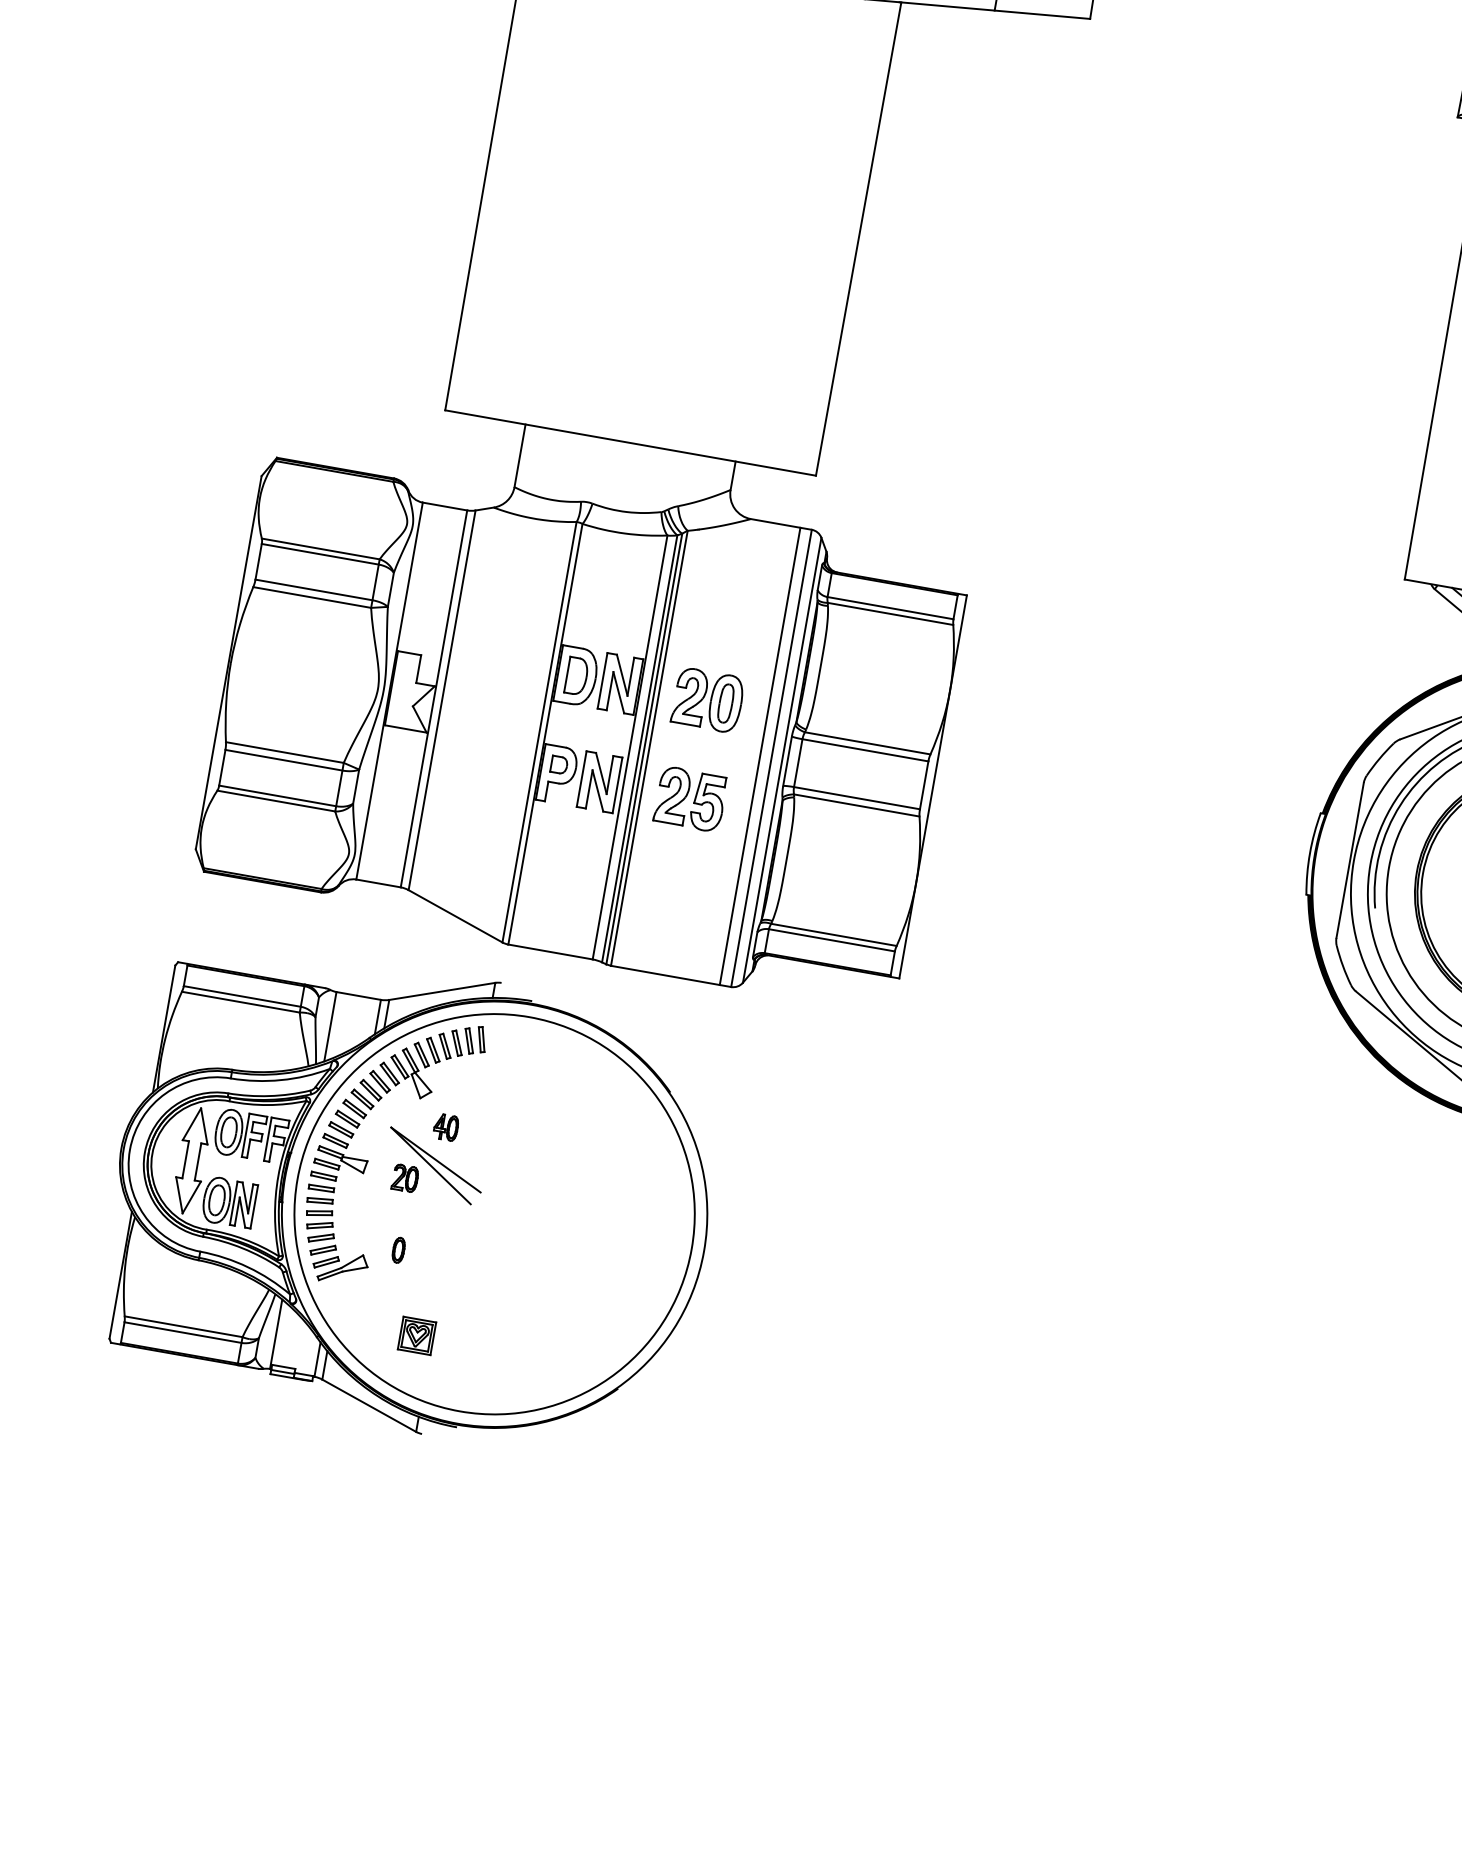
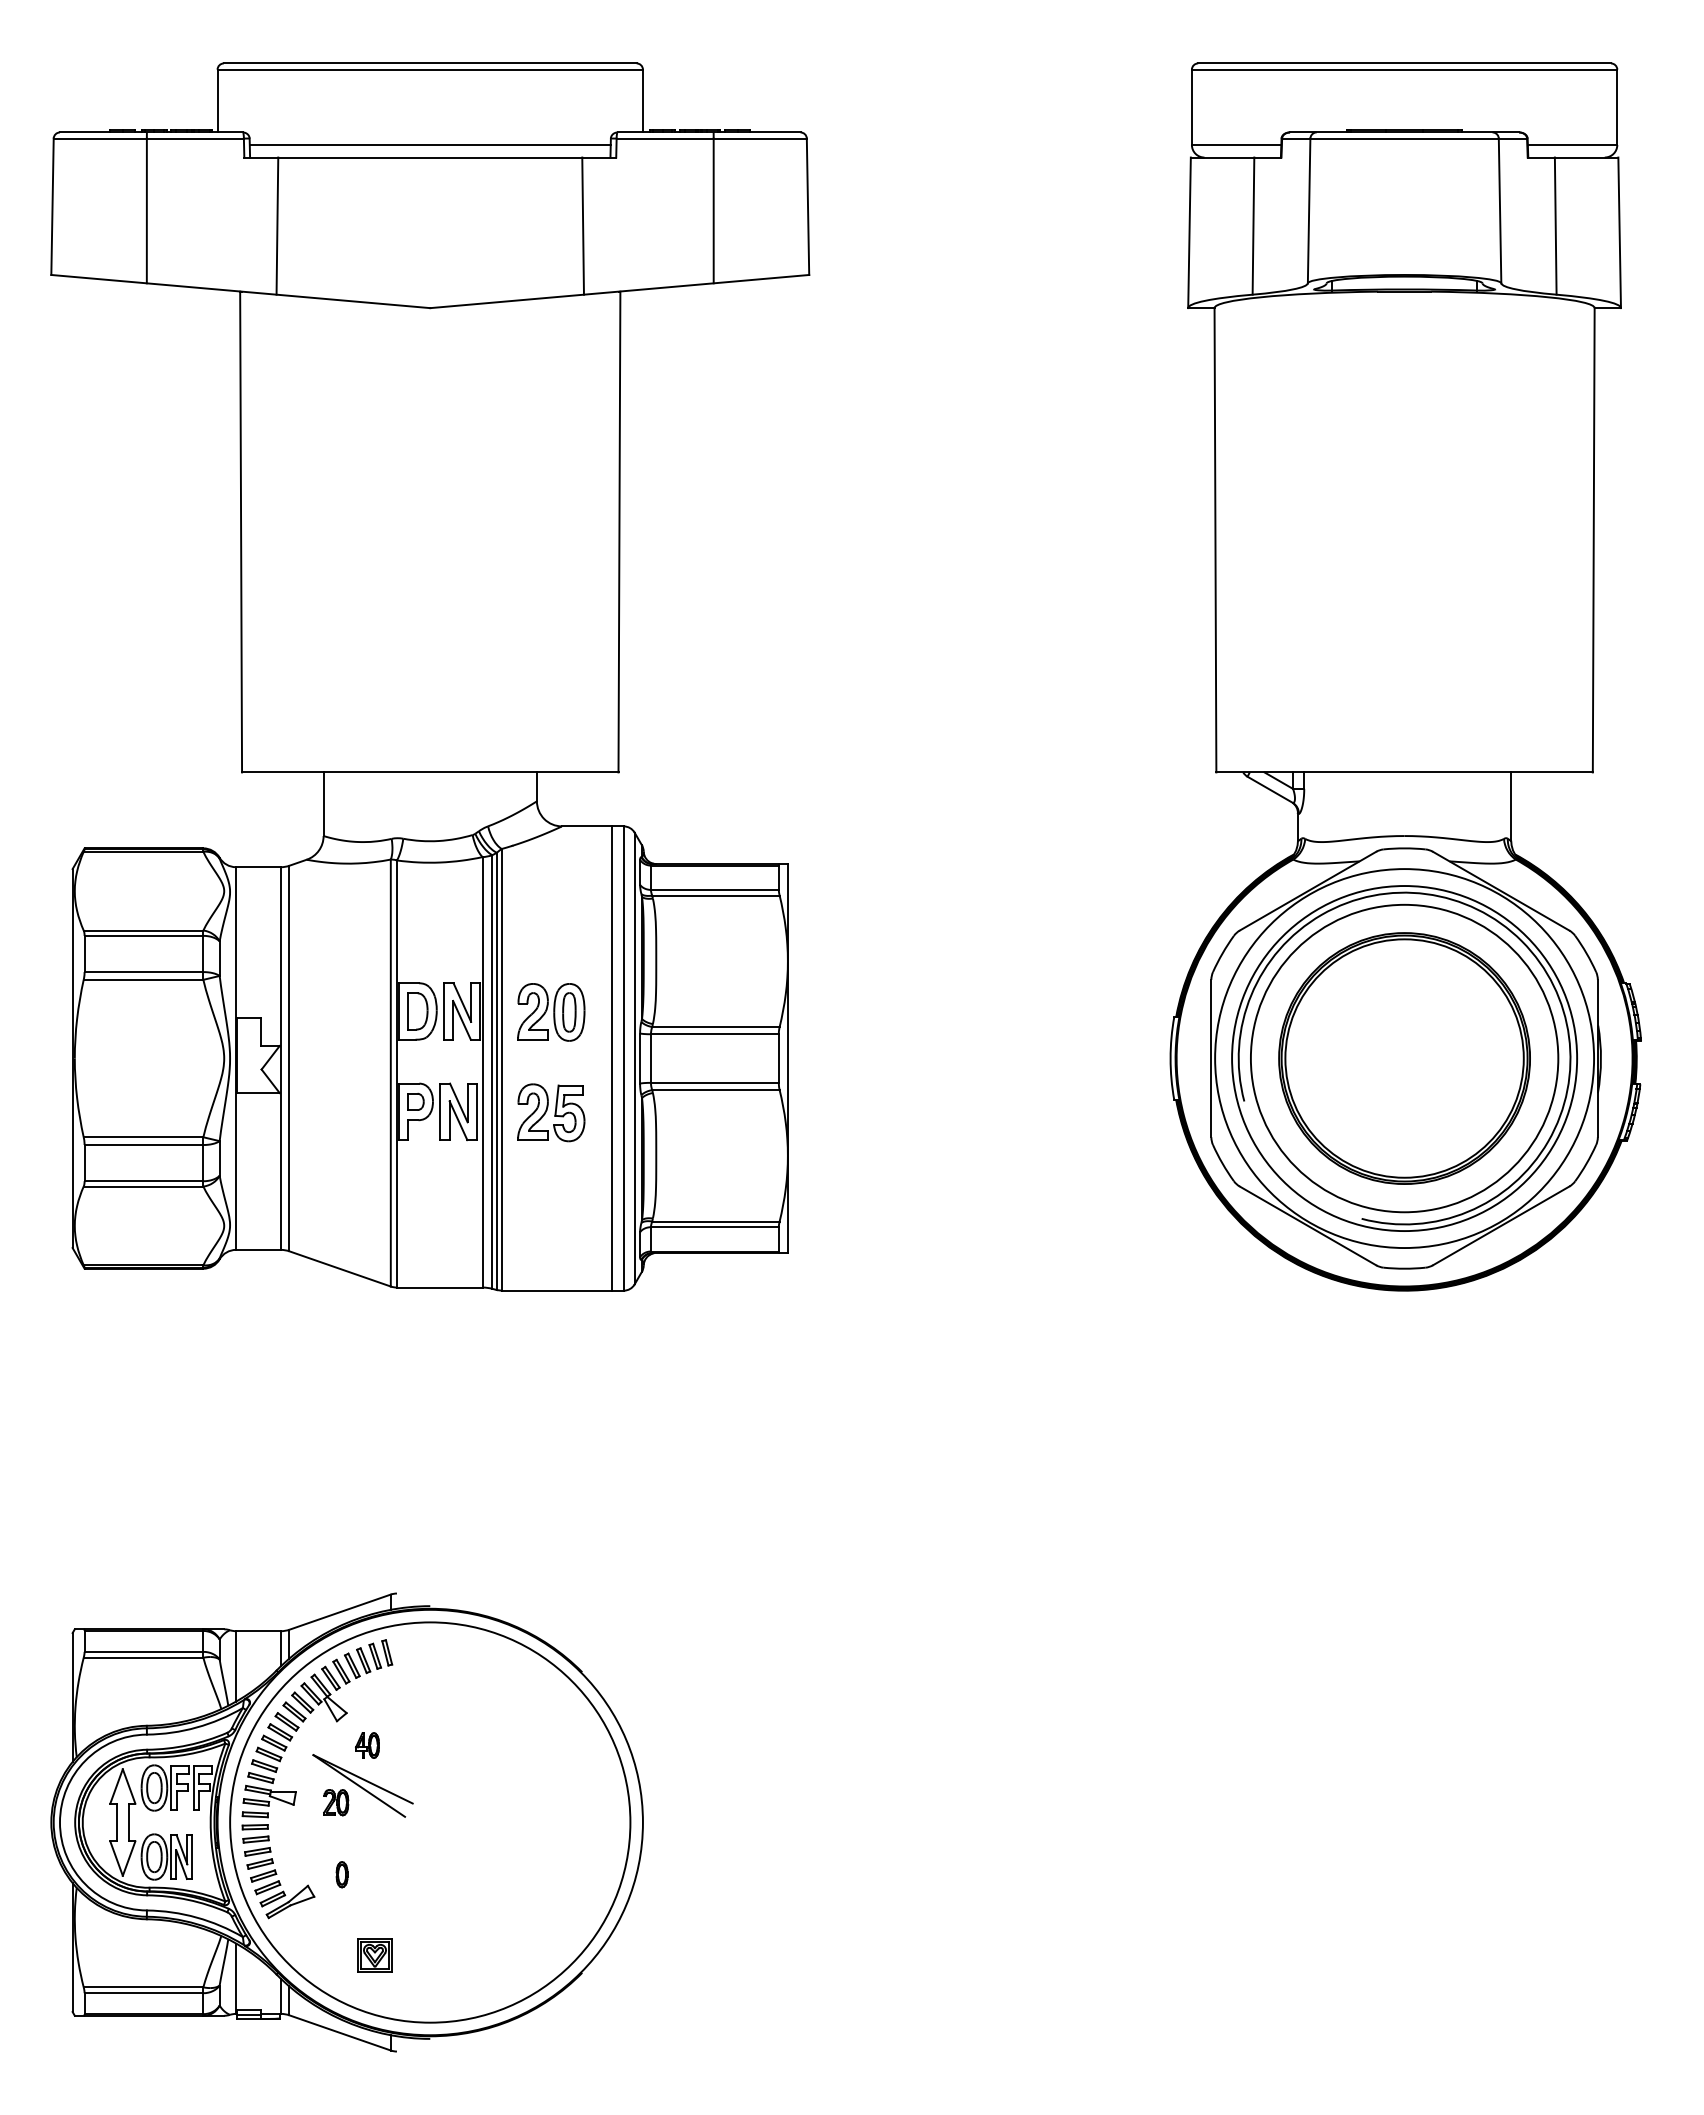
part: (412, 1199) -> (346, 1822), moved

